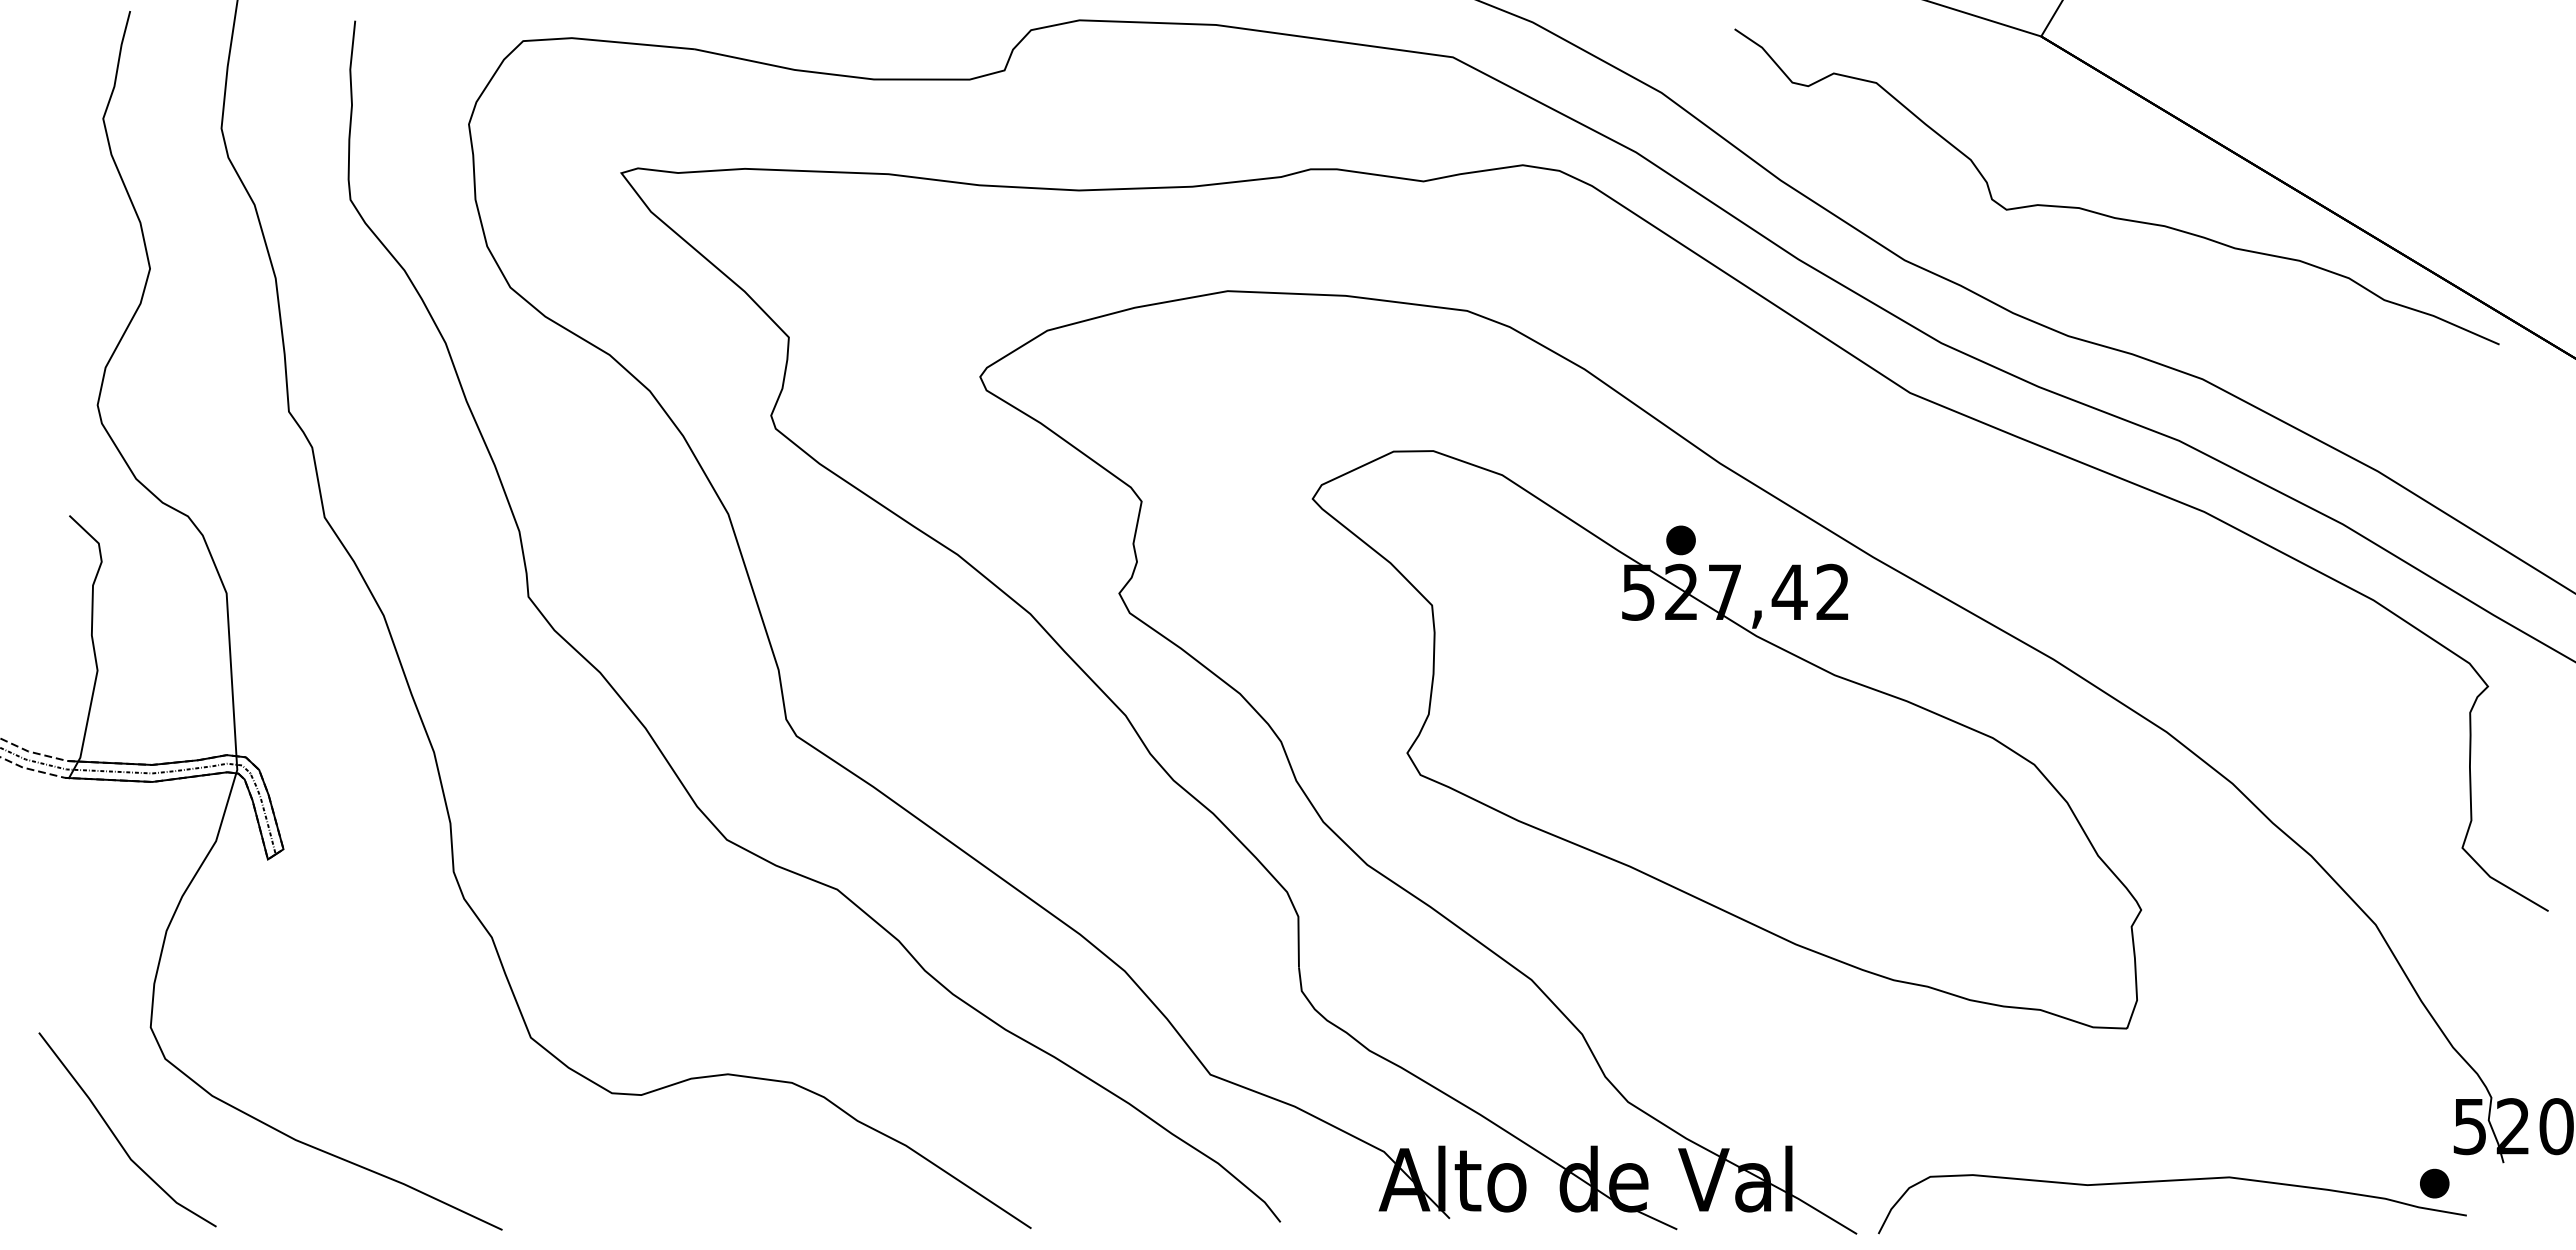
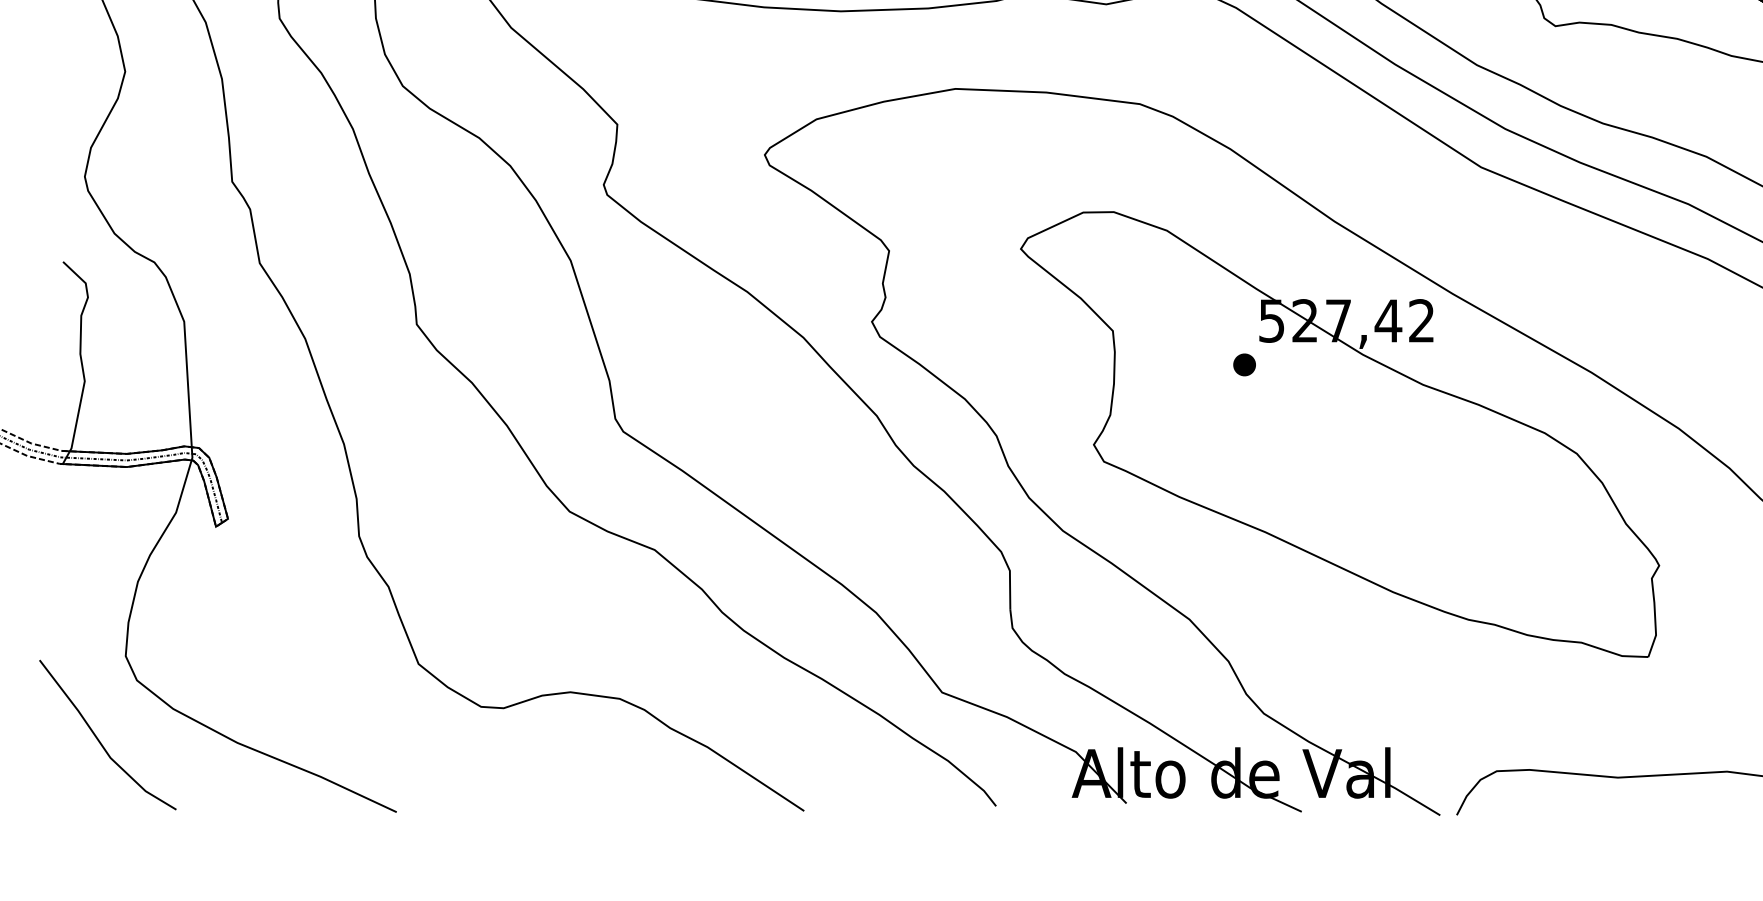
part: (1680, 540) -> (1244, 364), moved

